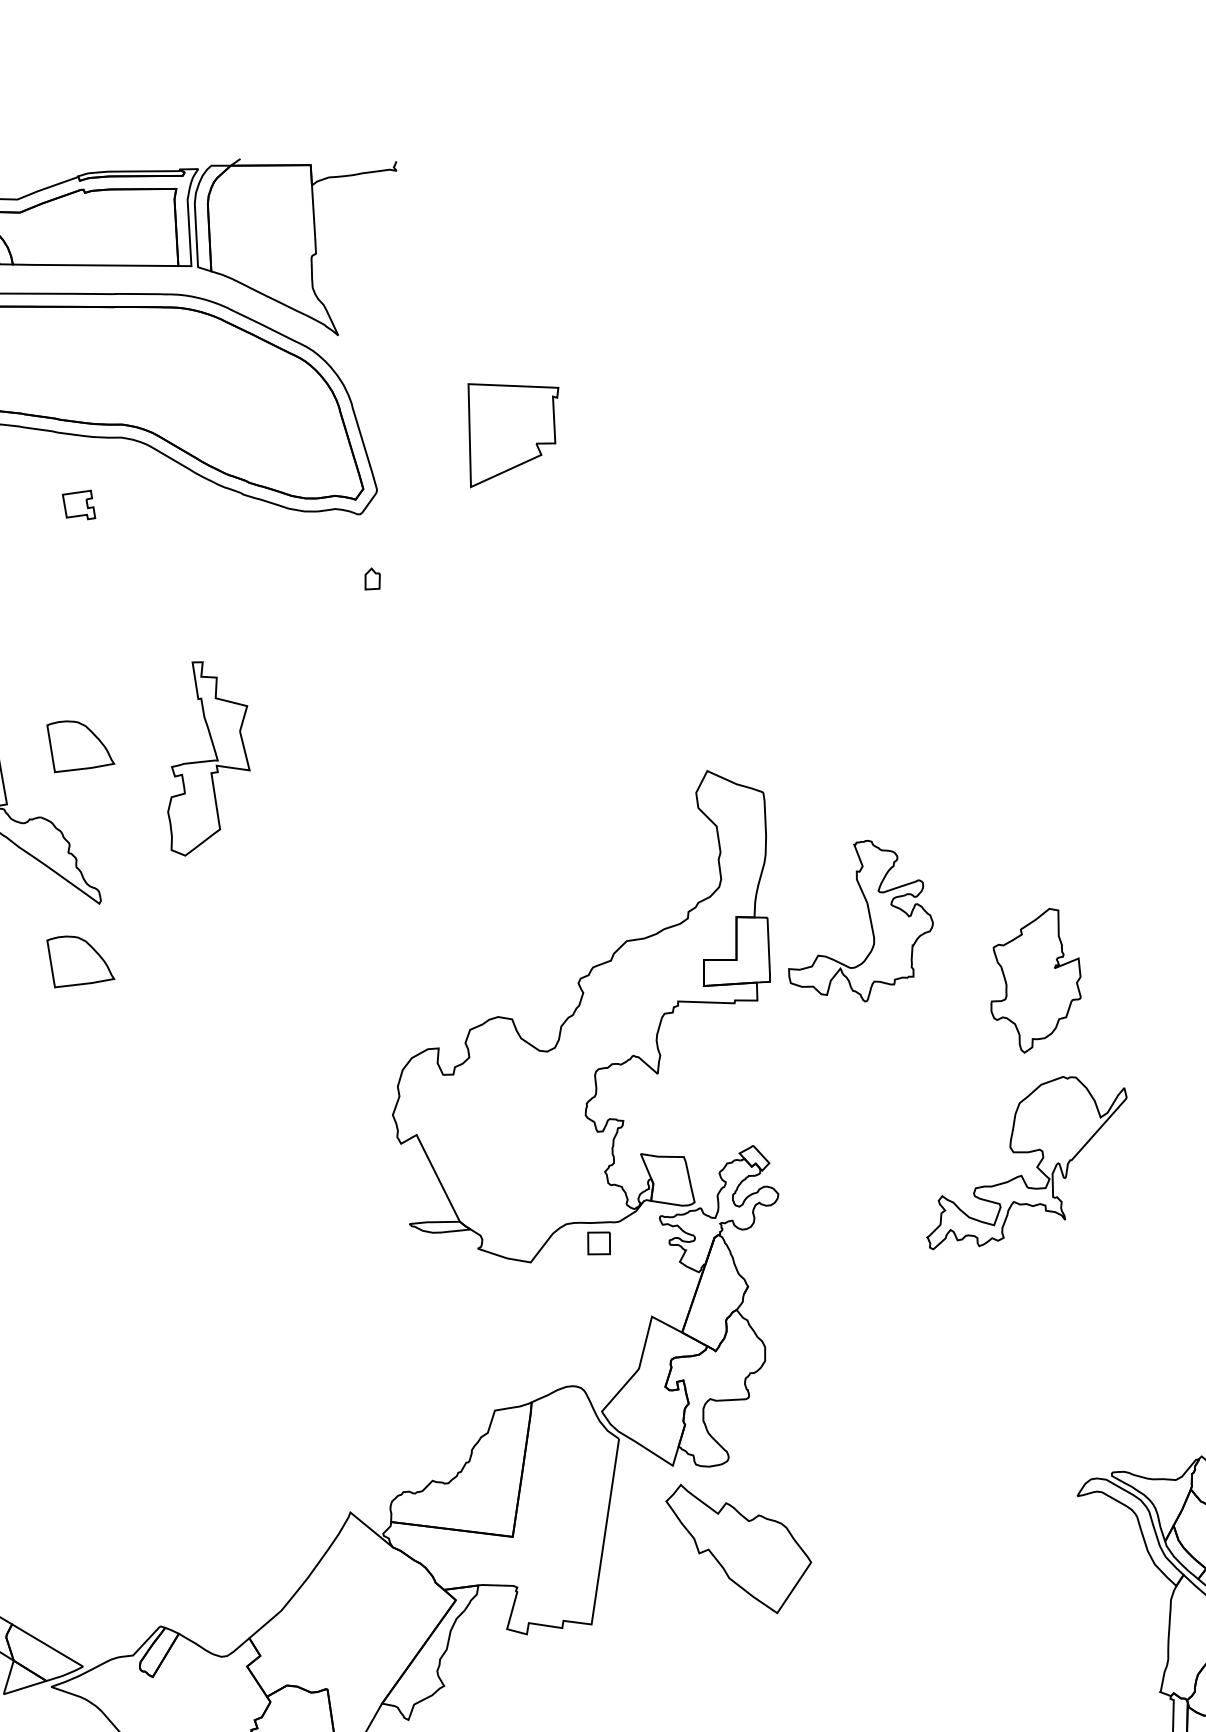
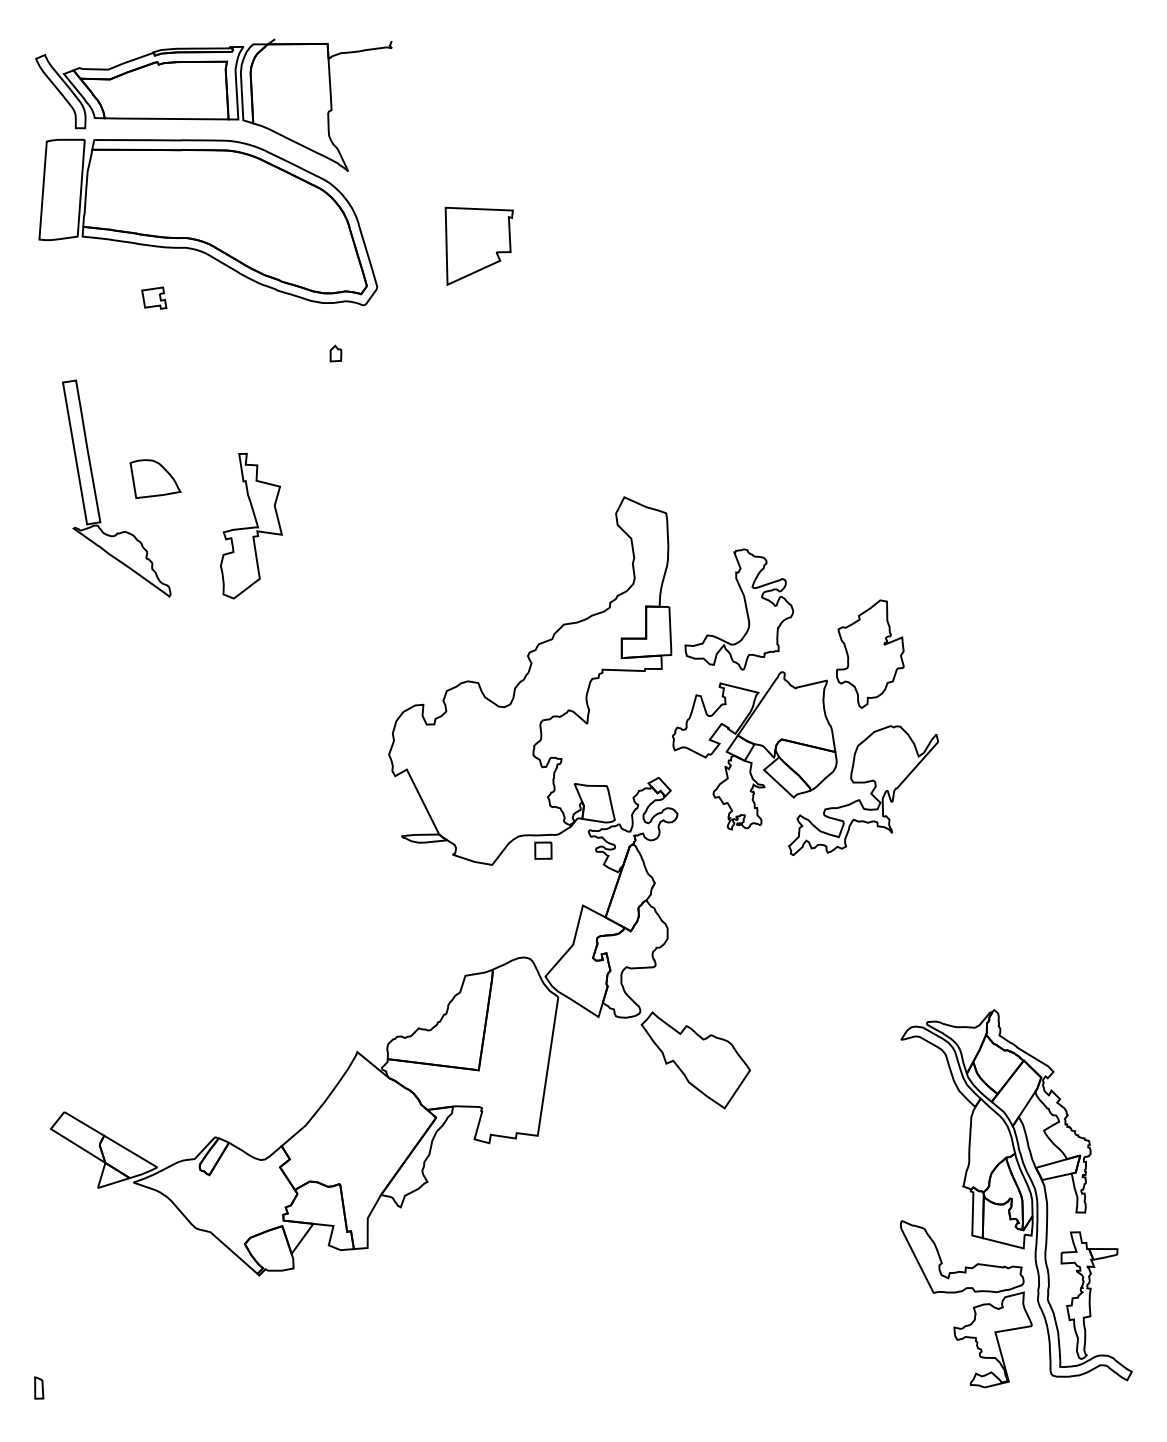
part: (372, 578) -> (335, 353), moved
part: (208, 759) -> (251, 526), moved
part: (80, 961) -> (155, 639), removed
part: (881, 1109) -> (754, 750), added
part: (738, 1549) -> (695, 1060), moved

